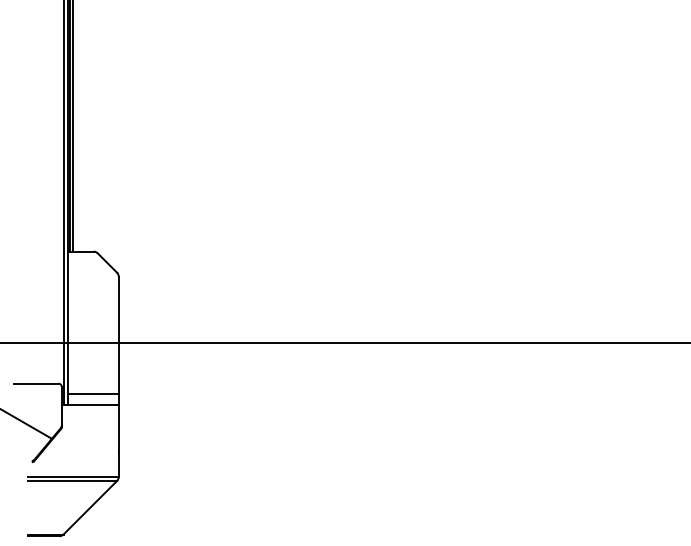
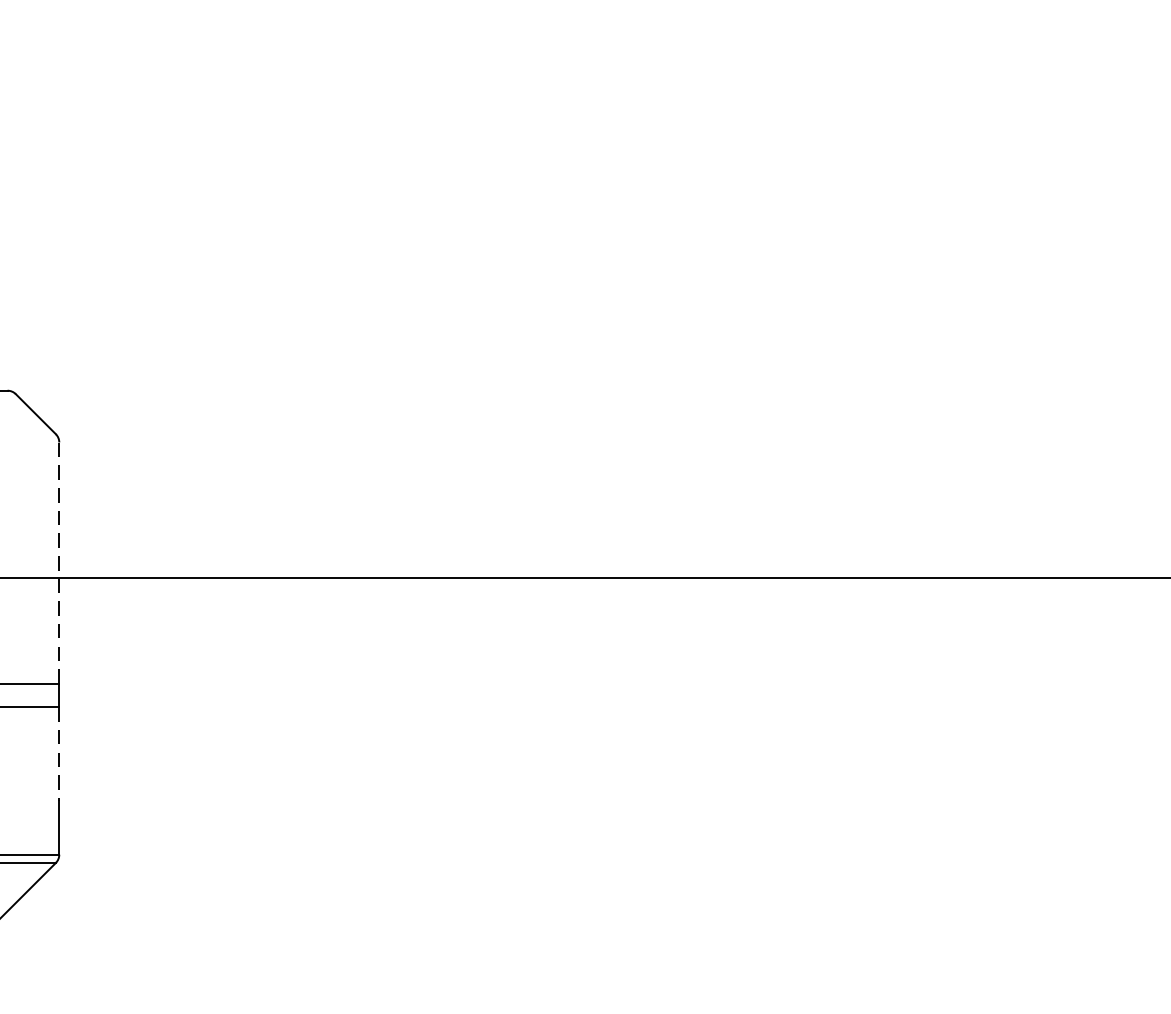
line: (118, 335) -> (58, 563), solid -> dashed
line: (118, 428) -> (58, 754), solid -> dashed

